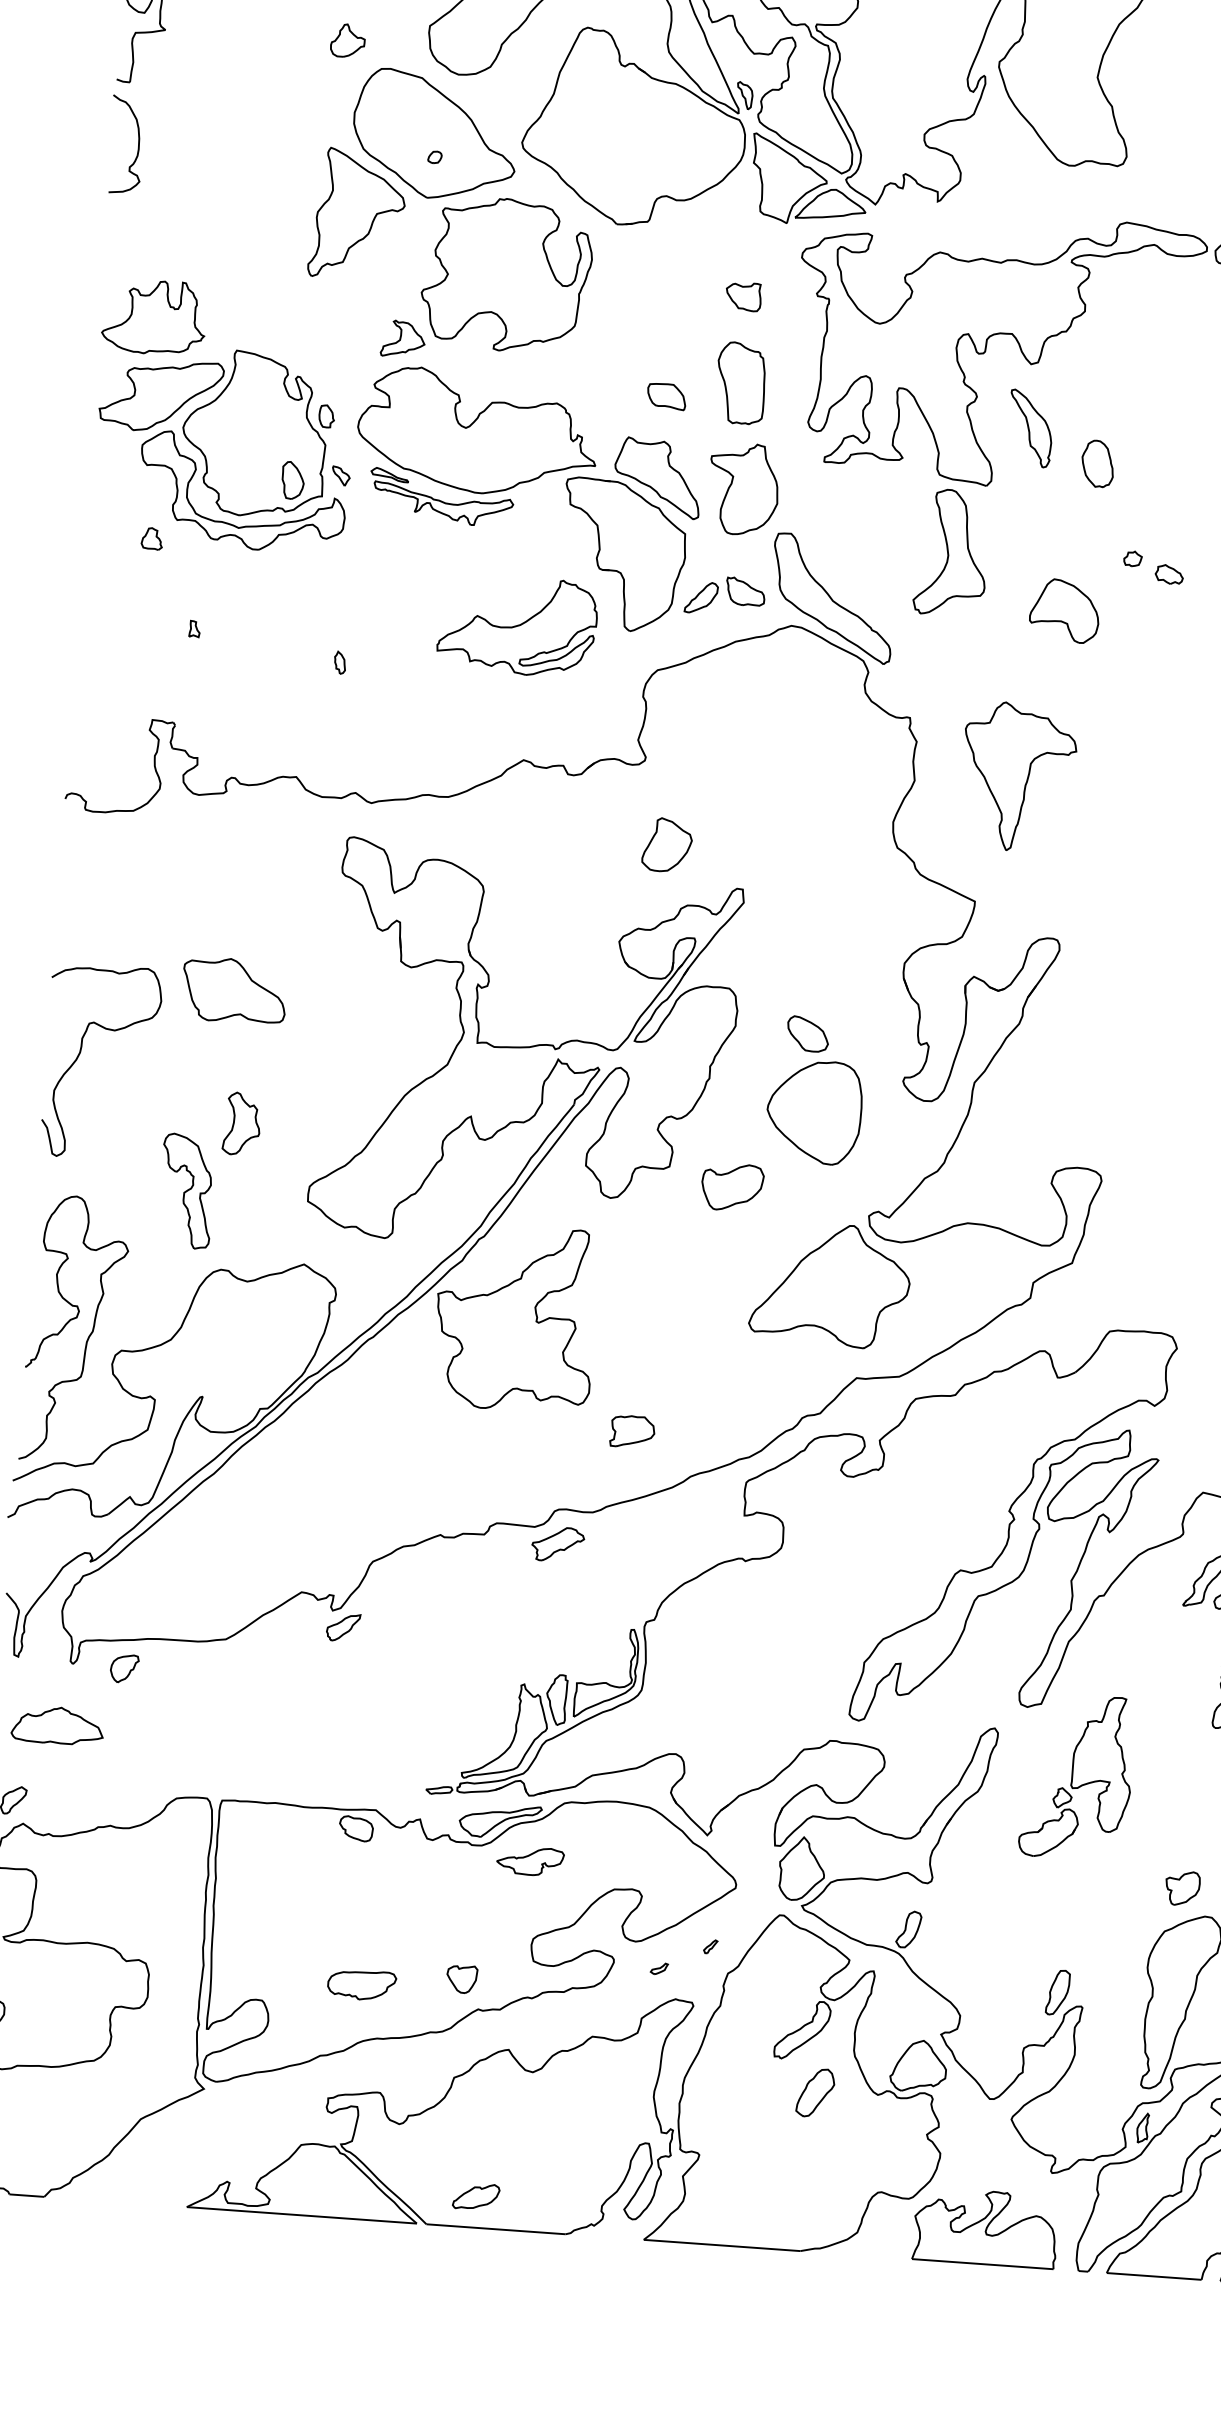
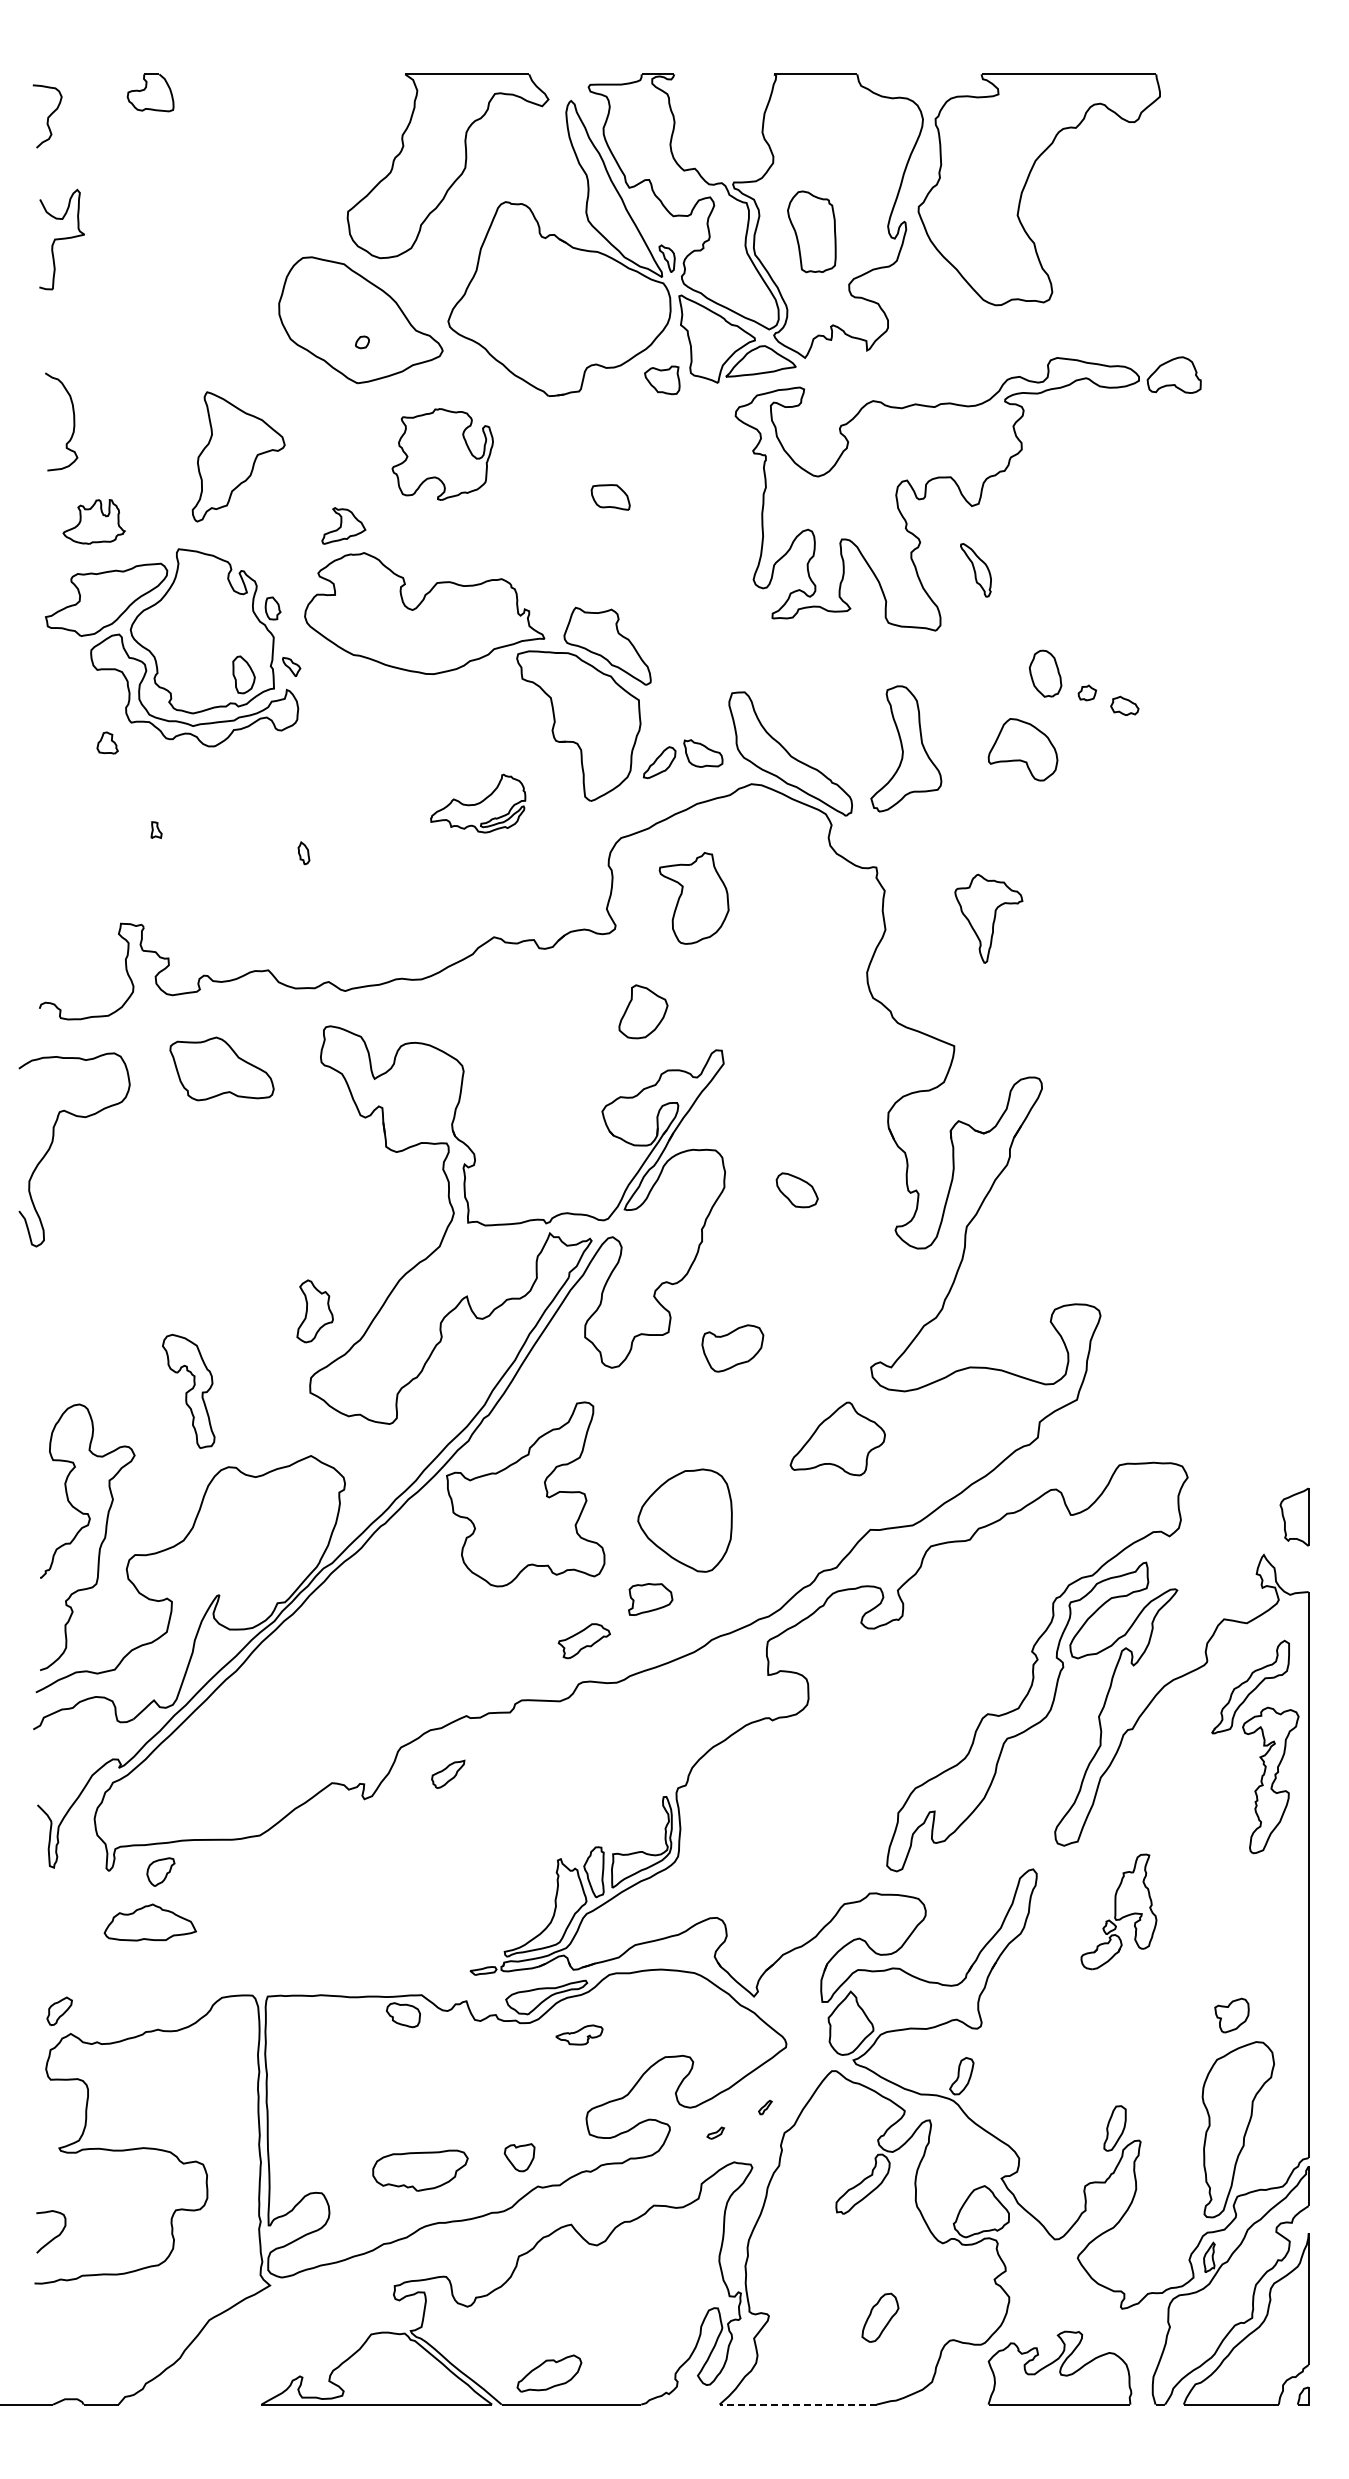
part: (347, 40) -> (266, 232), removed
curve: (138, 145) -> (73, 421), moved
part: (357, 214) -> (238, 456), moved
part: (506, 274) -> (442, 454), size x0.6
part: (743, 296) -> (662, 380), moved
part: (154, 316) -> (94, 521), size x0.6
part: (740, 382) -> (811, 231), moved
part: (666, 396) -> (610, 497), moved
part: (1030, 428) -> (975, 570), size x0.7
part: (1097, 463) -> (1045, 673), moved
part: (743, 489) -> (693, 898), moved
part: (441, 497) -> (393, 681), removed
part: (952, 552) -> (906, 748), moved
part: (516, 625) -> (477, 803), size x0.6
part: (1018, 776) -> (988, 918), size x0.6
part: (233, 990) -> (221, 1068), moved
curve: (81, 1053) -> (53, 1142), moved
part: (813, 1112) -> (684, 1520), moved
part: (241, 1124) -> (314, 1311), moved
part: (830, 1284) -> (837, 1438), size x0.6
part: (557, 1544) -> (583, 1641), moved
part: (343, 1626) -> (448, 1773), moved
part: (56, 1725) -> (149, 1922), moved
part: (1076, 1776) -> (1118, 1911), size x0.7
part: (530, 1860) -> (579, 2034), size x0.7
part: (361, 1984) -> (419, 2170), size x1.4
part: (815, 2092) -> (880, 2317), moved
part: (476, 2196) -> (549, 2373), size x1.4
line: (722, 2245) -> (798, 2404), solid -> dashed

